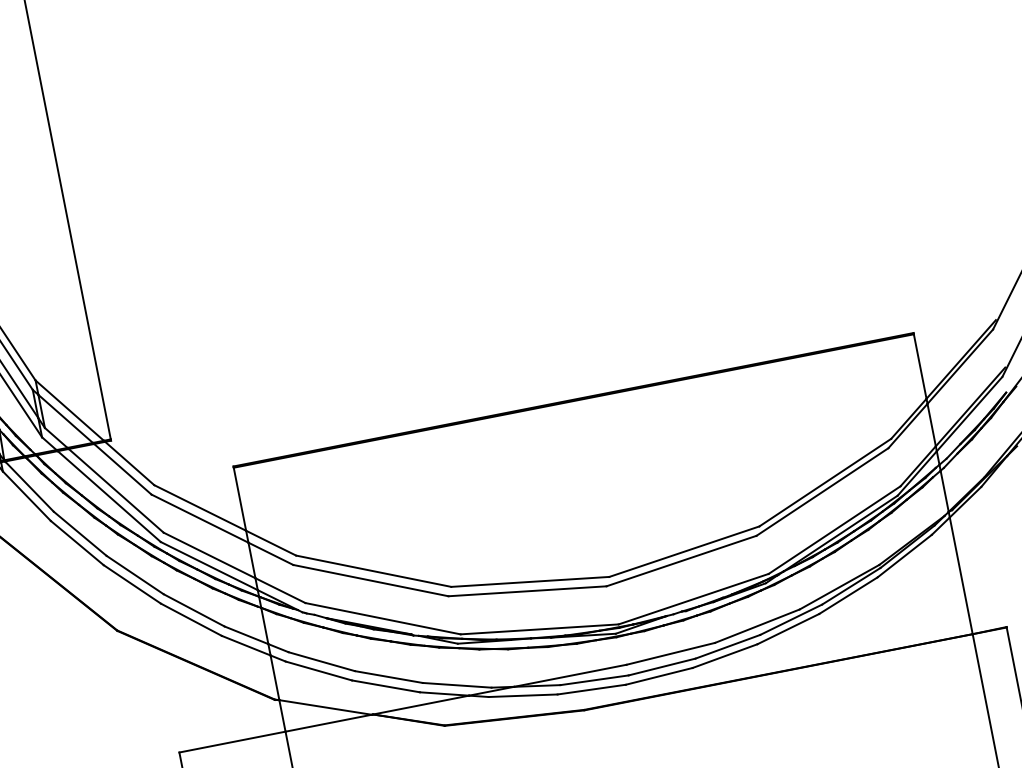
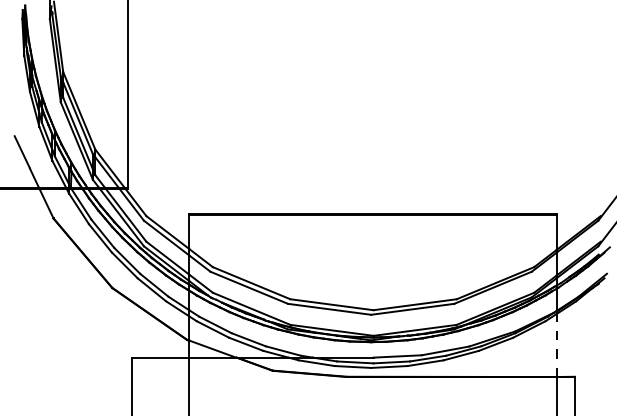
line: (960, 575) -> (556, 345), solid -> dashed

